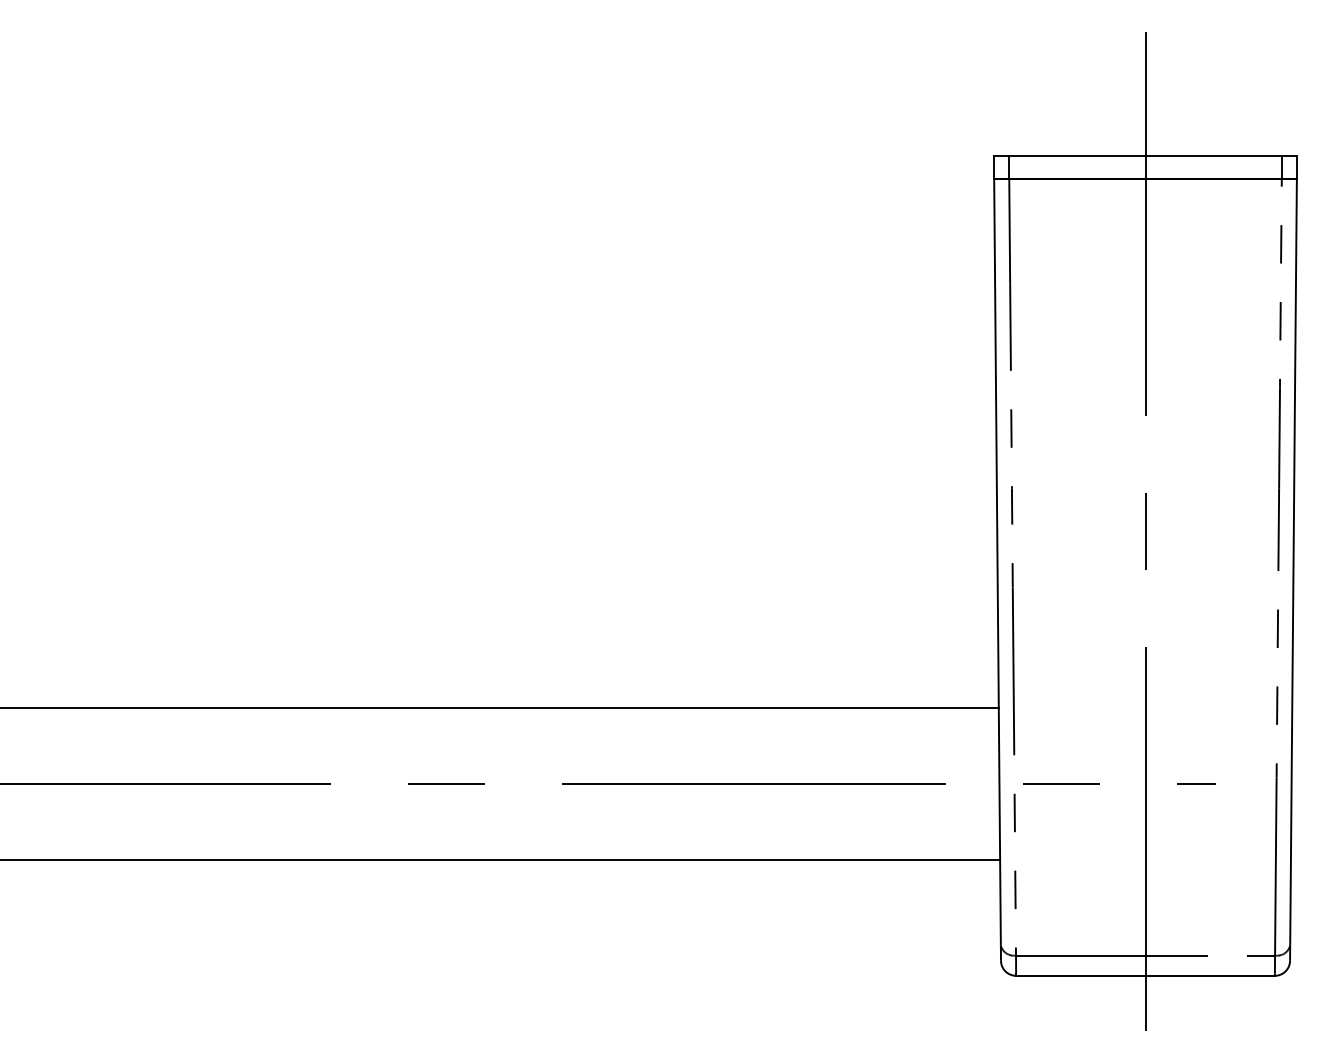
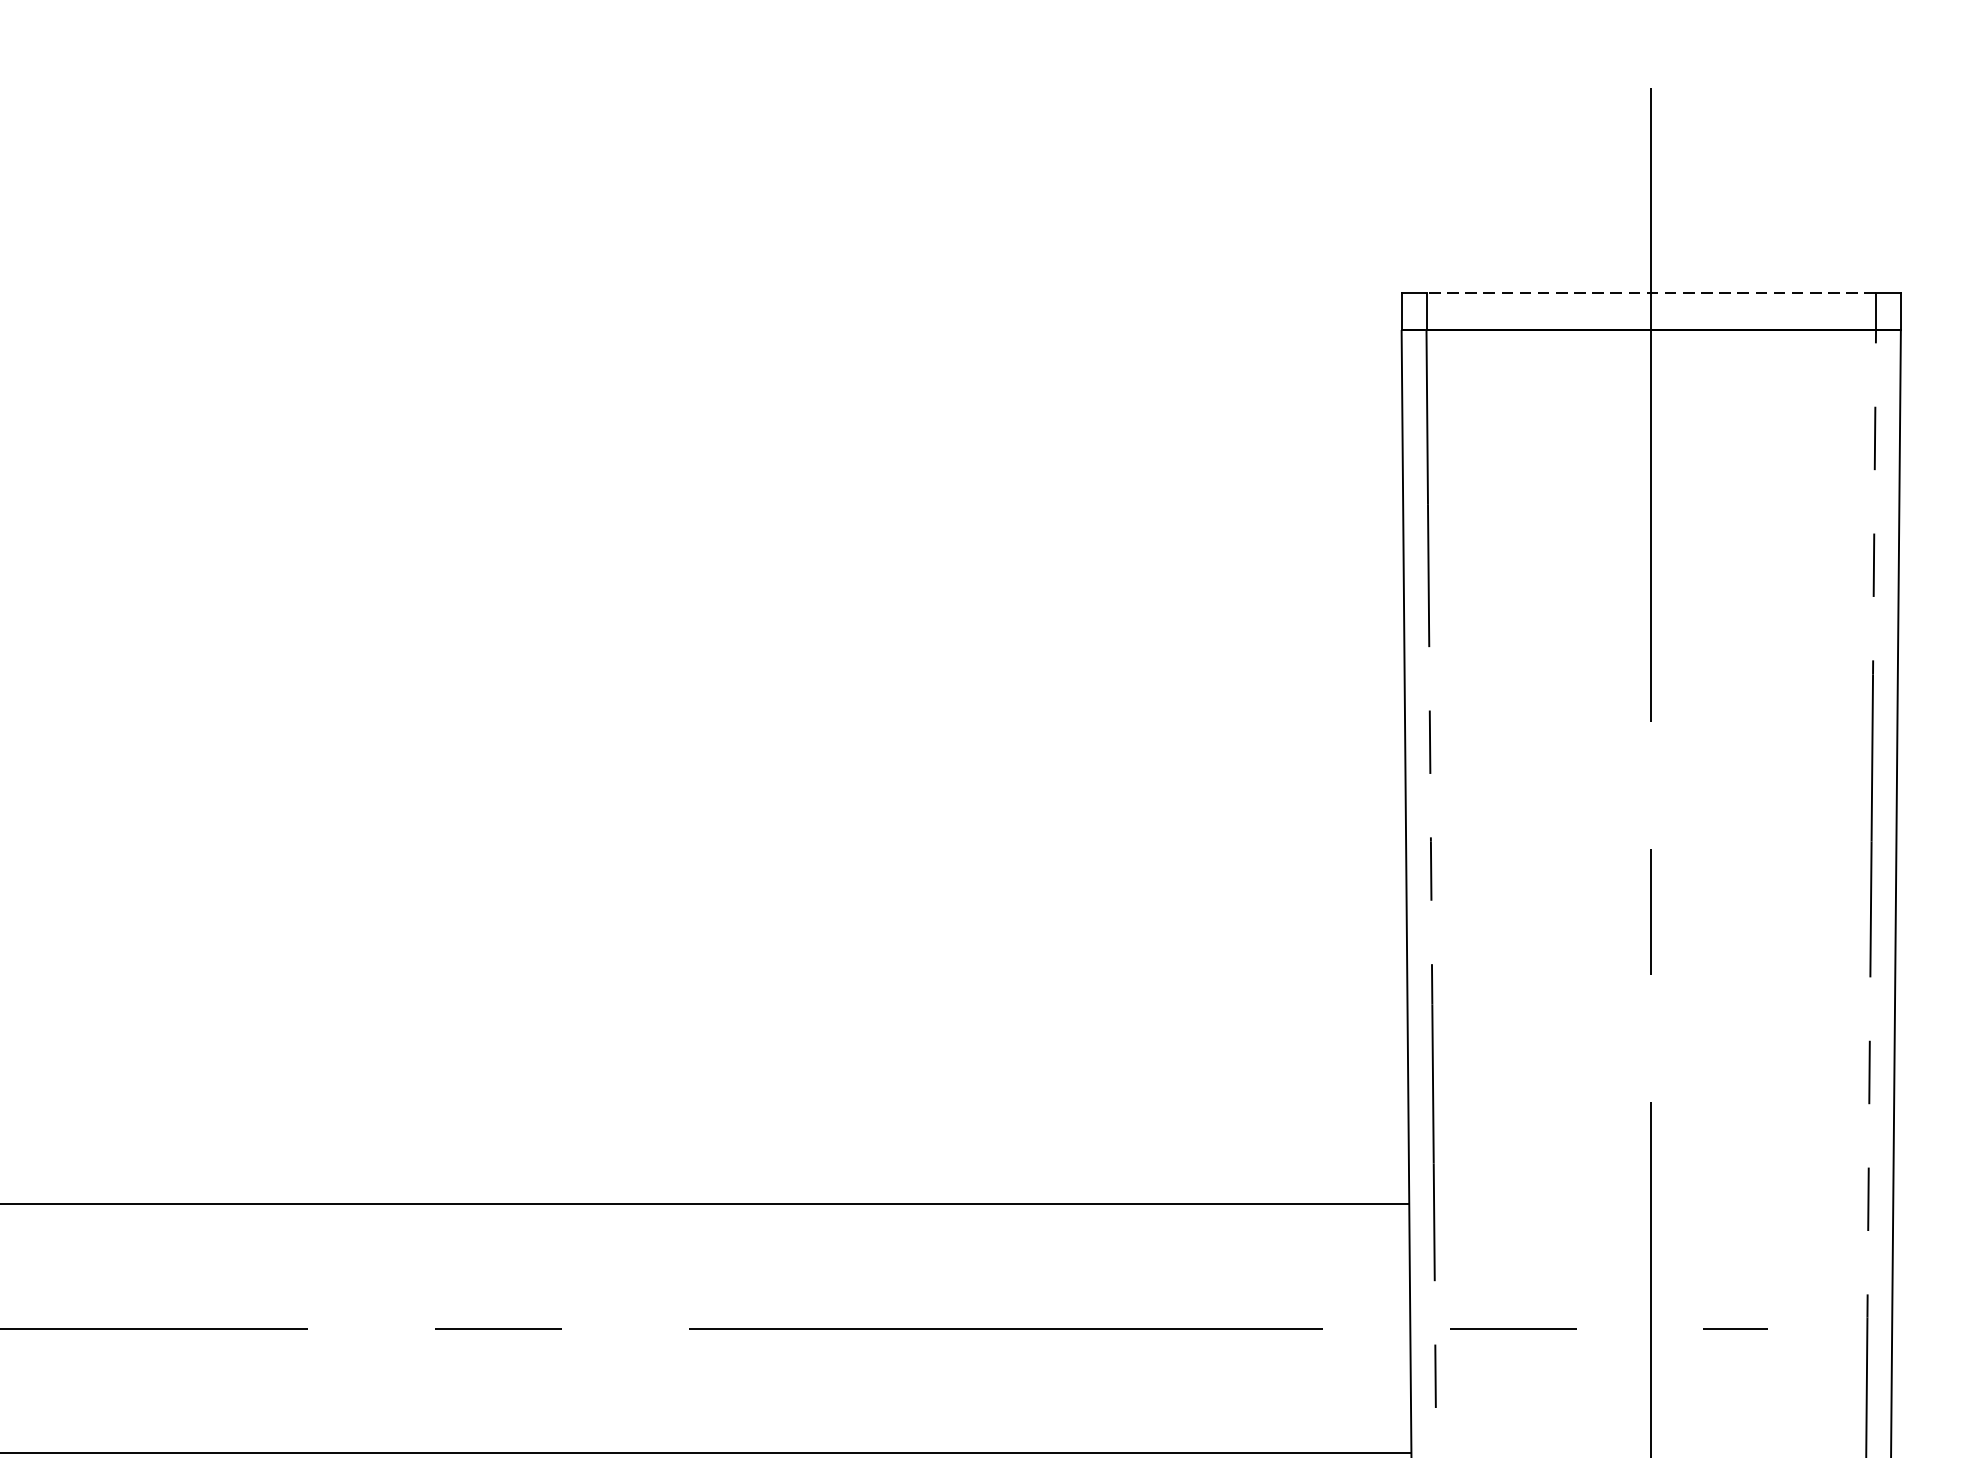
line: (1145, 155) -> (1651, 291), solid -> dashed

